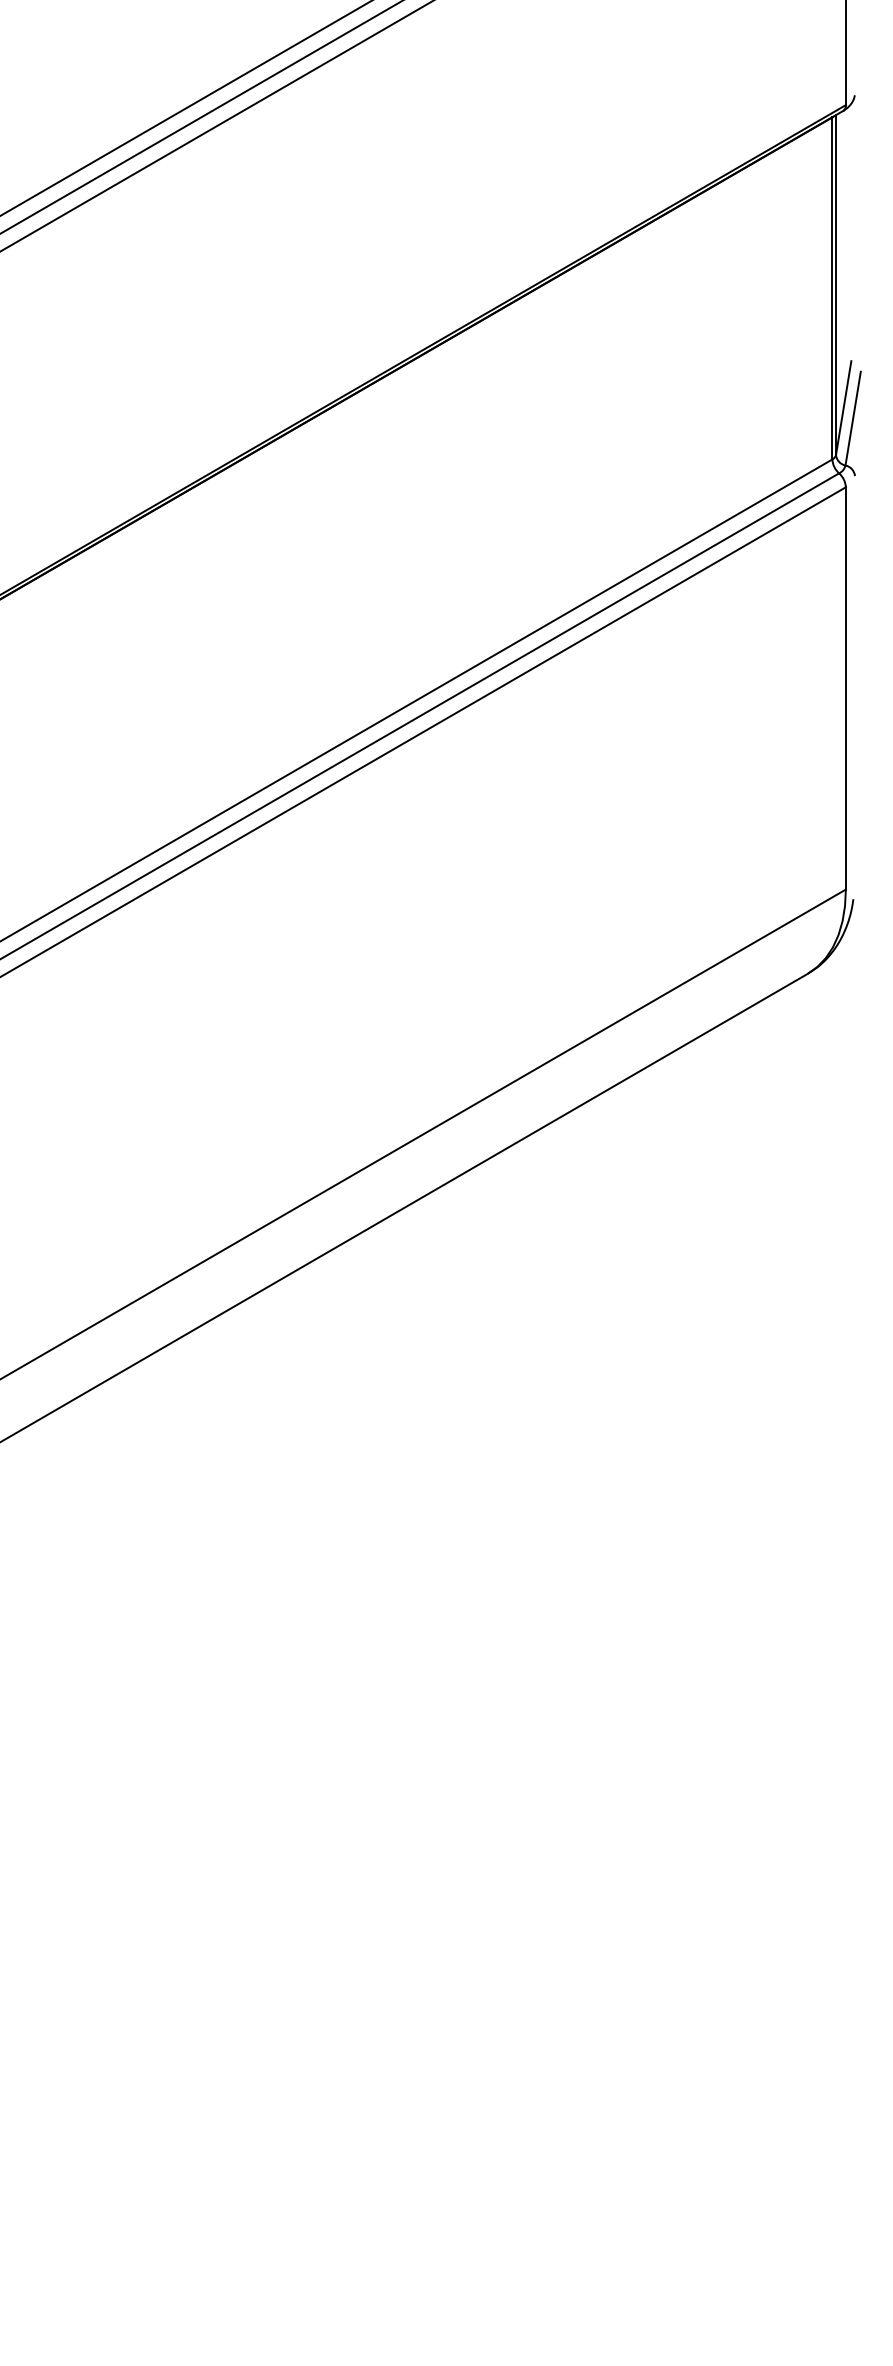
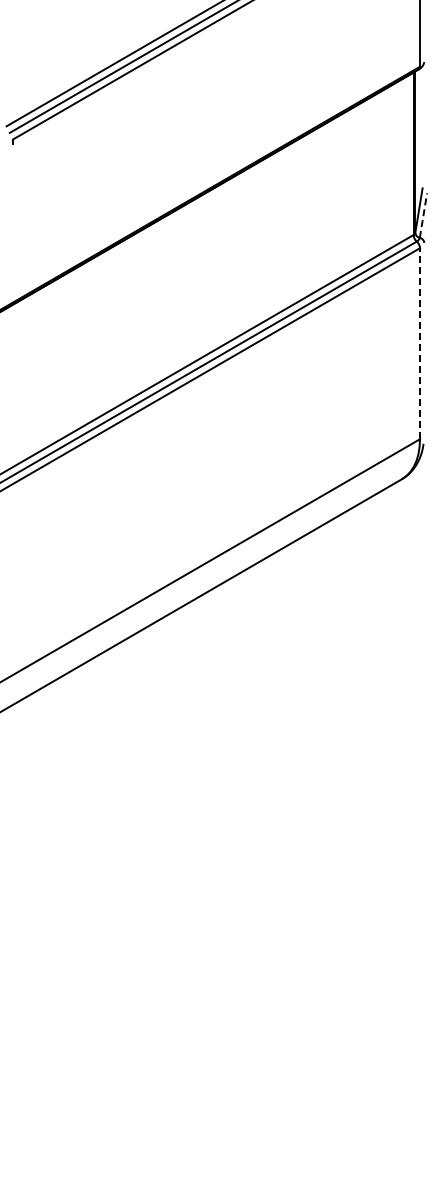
line: (853, 418) -> (423, 215), solid -> dashed
line: (846, 687) -> (420, 343), solid -> dashed

